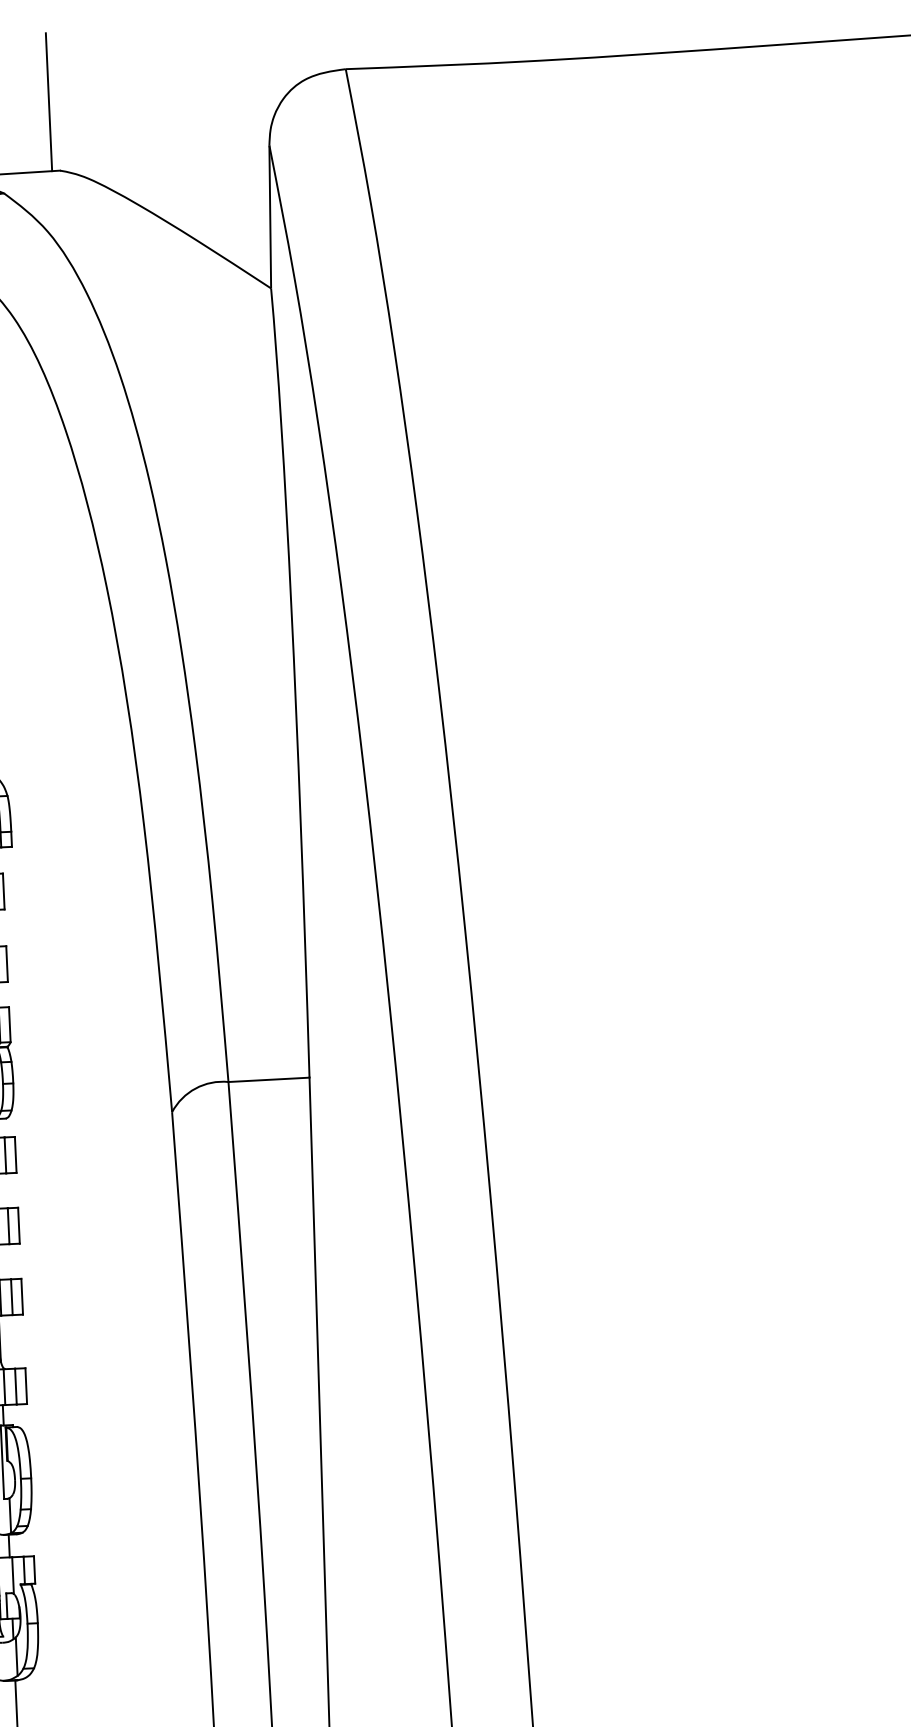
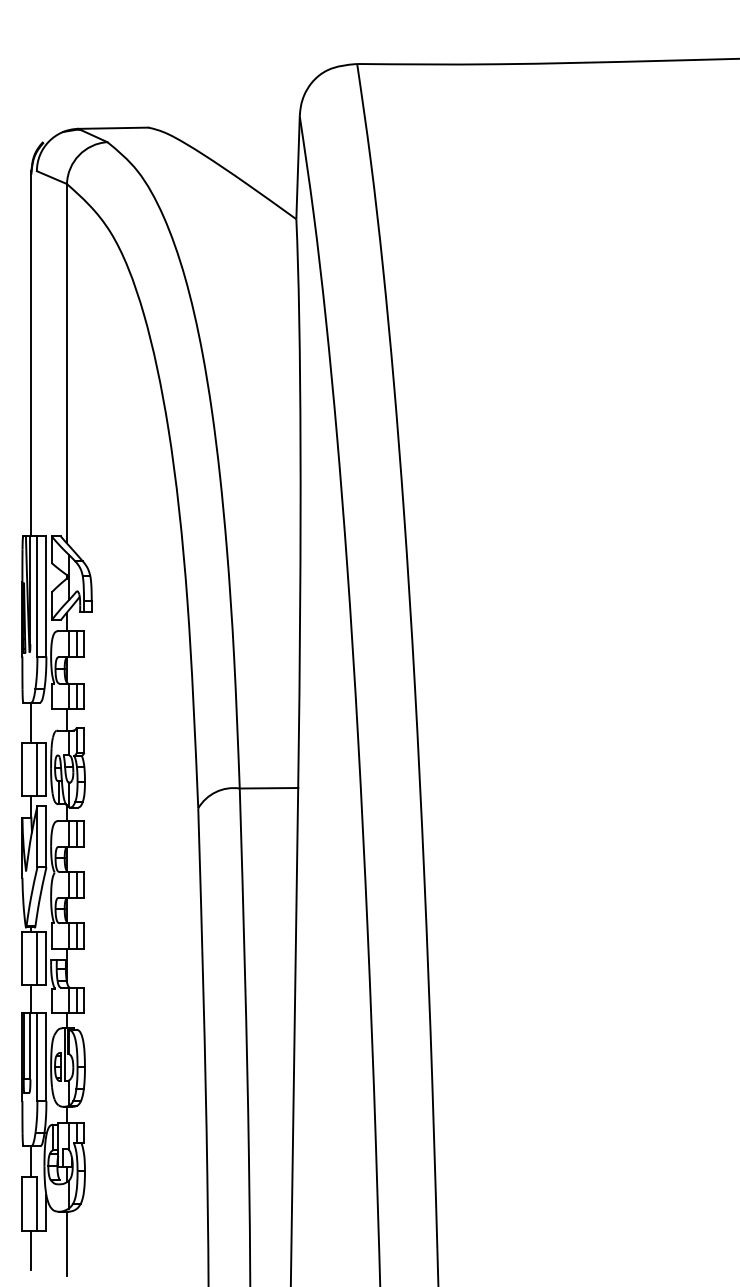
line: (48, 101) -> (142, 77), removed

